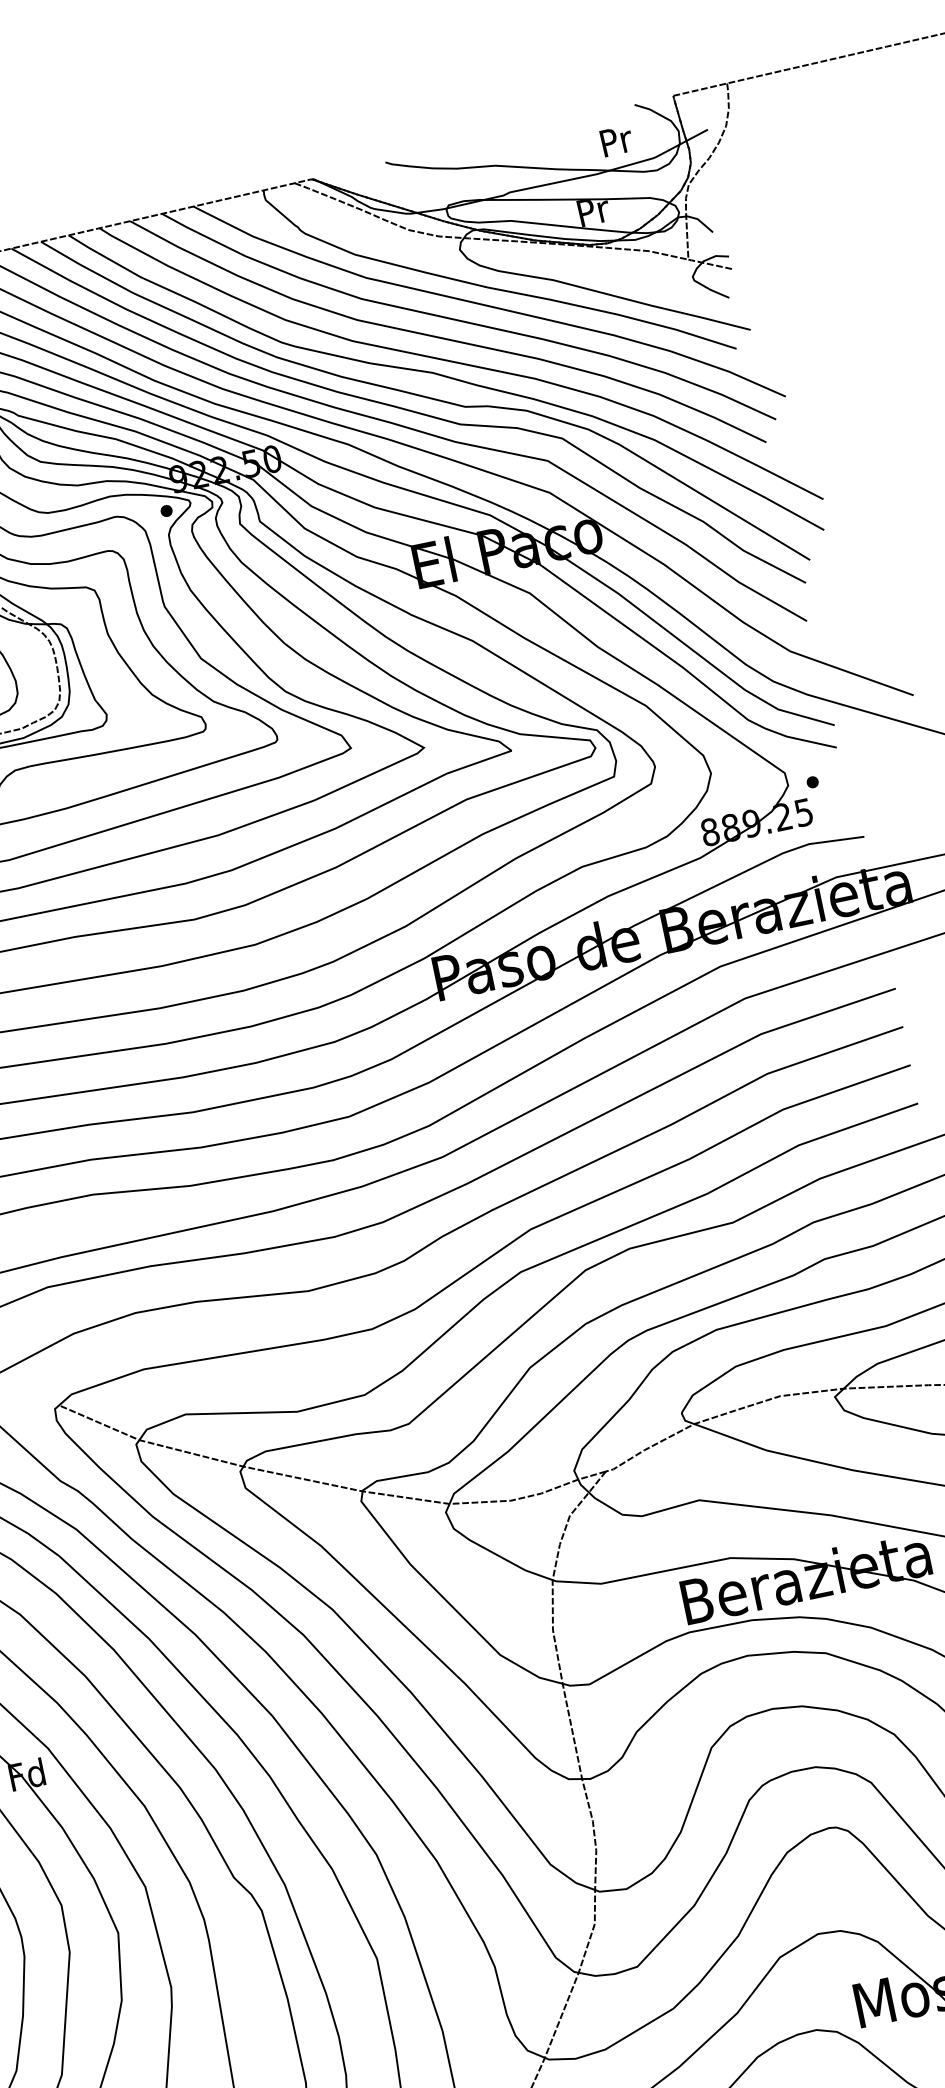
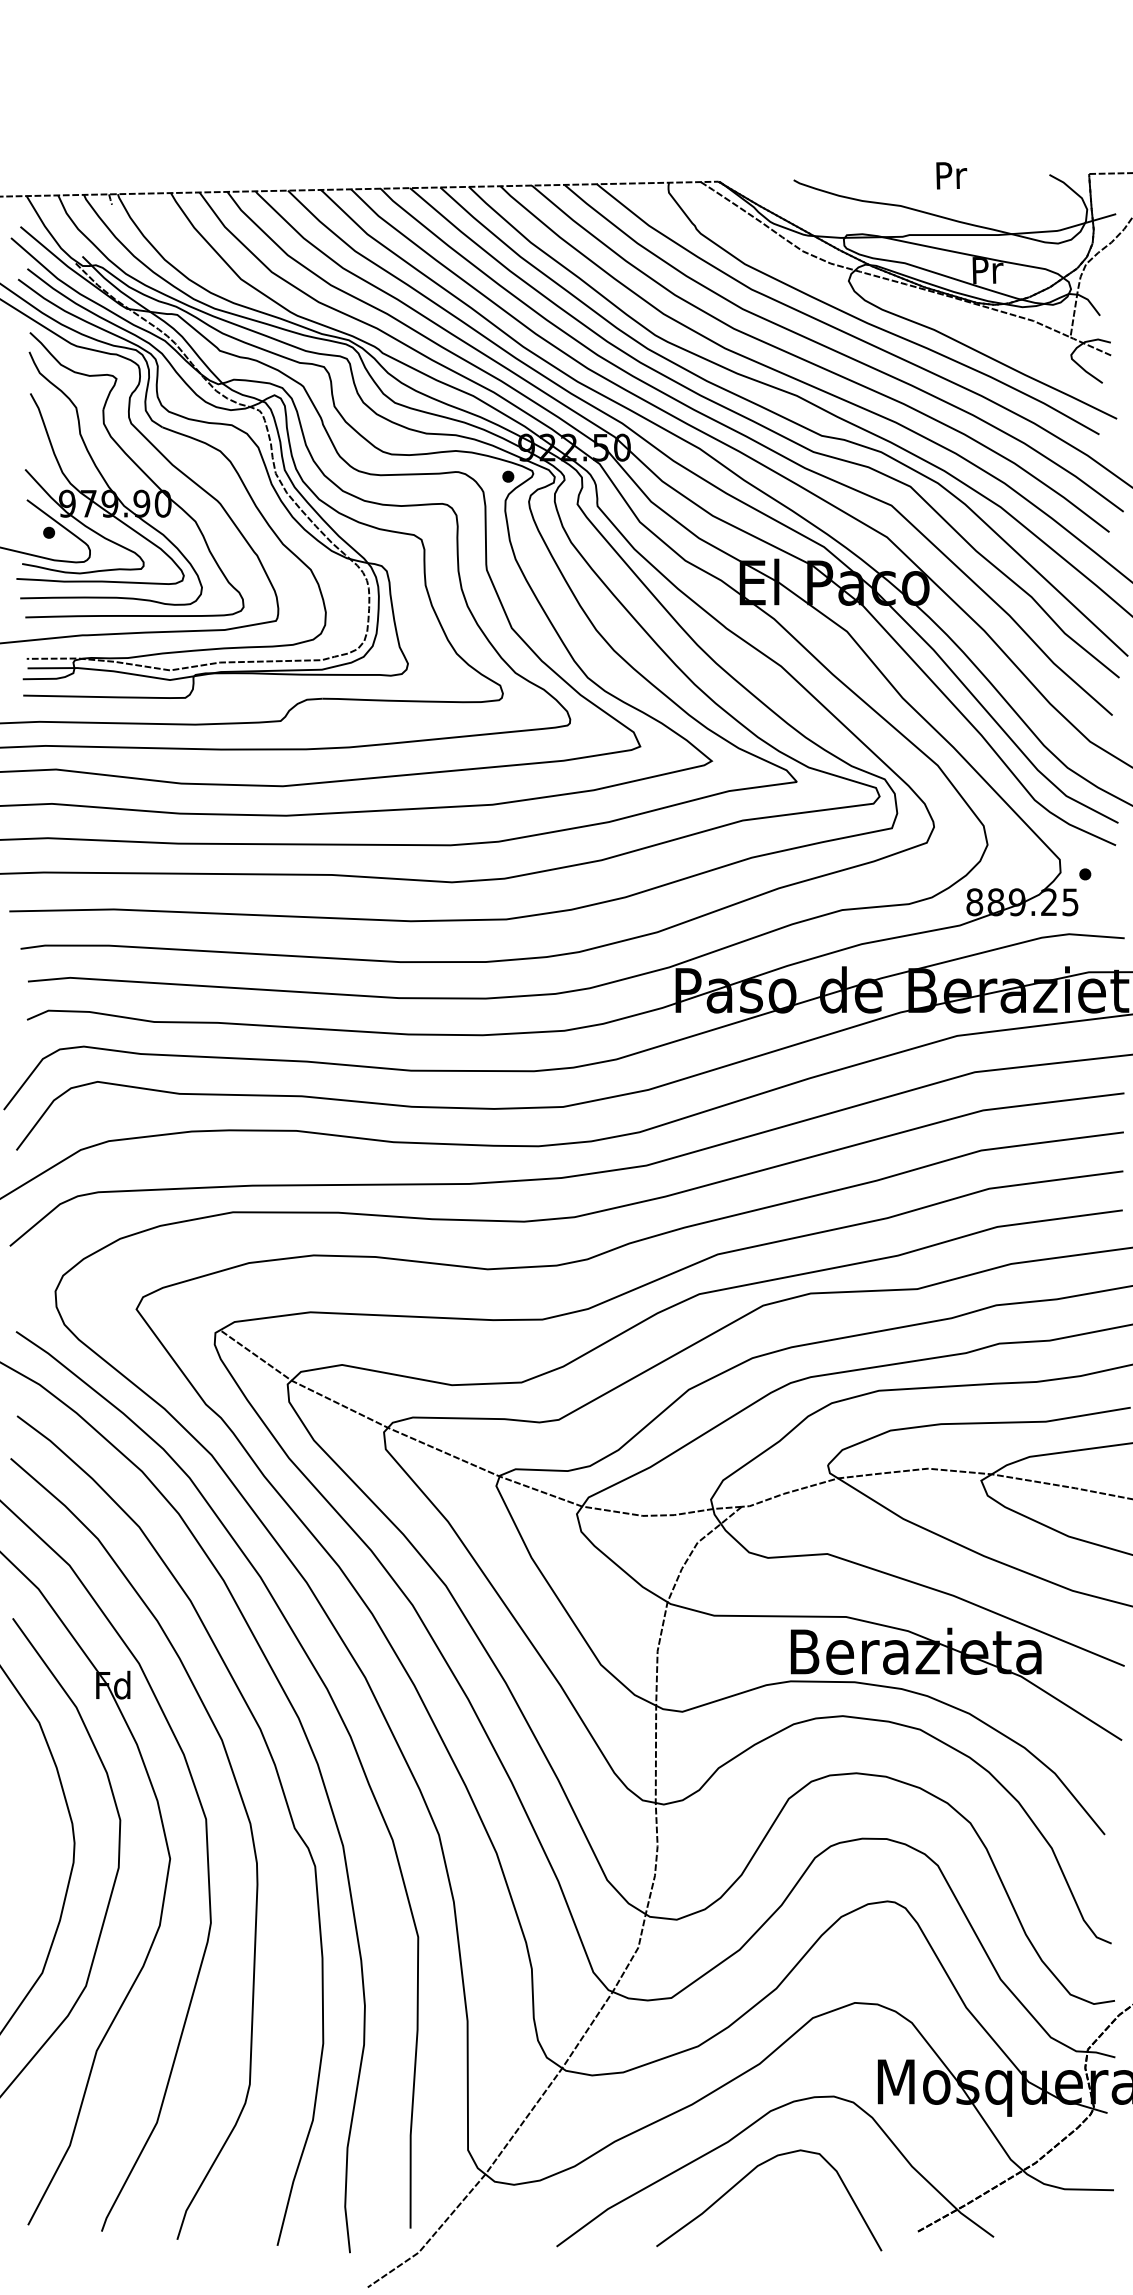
text: (616, 140) -> (951, 175), moved

